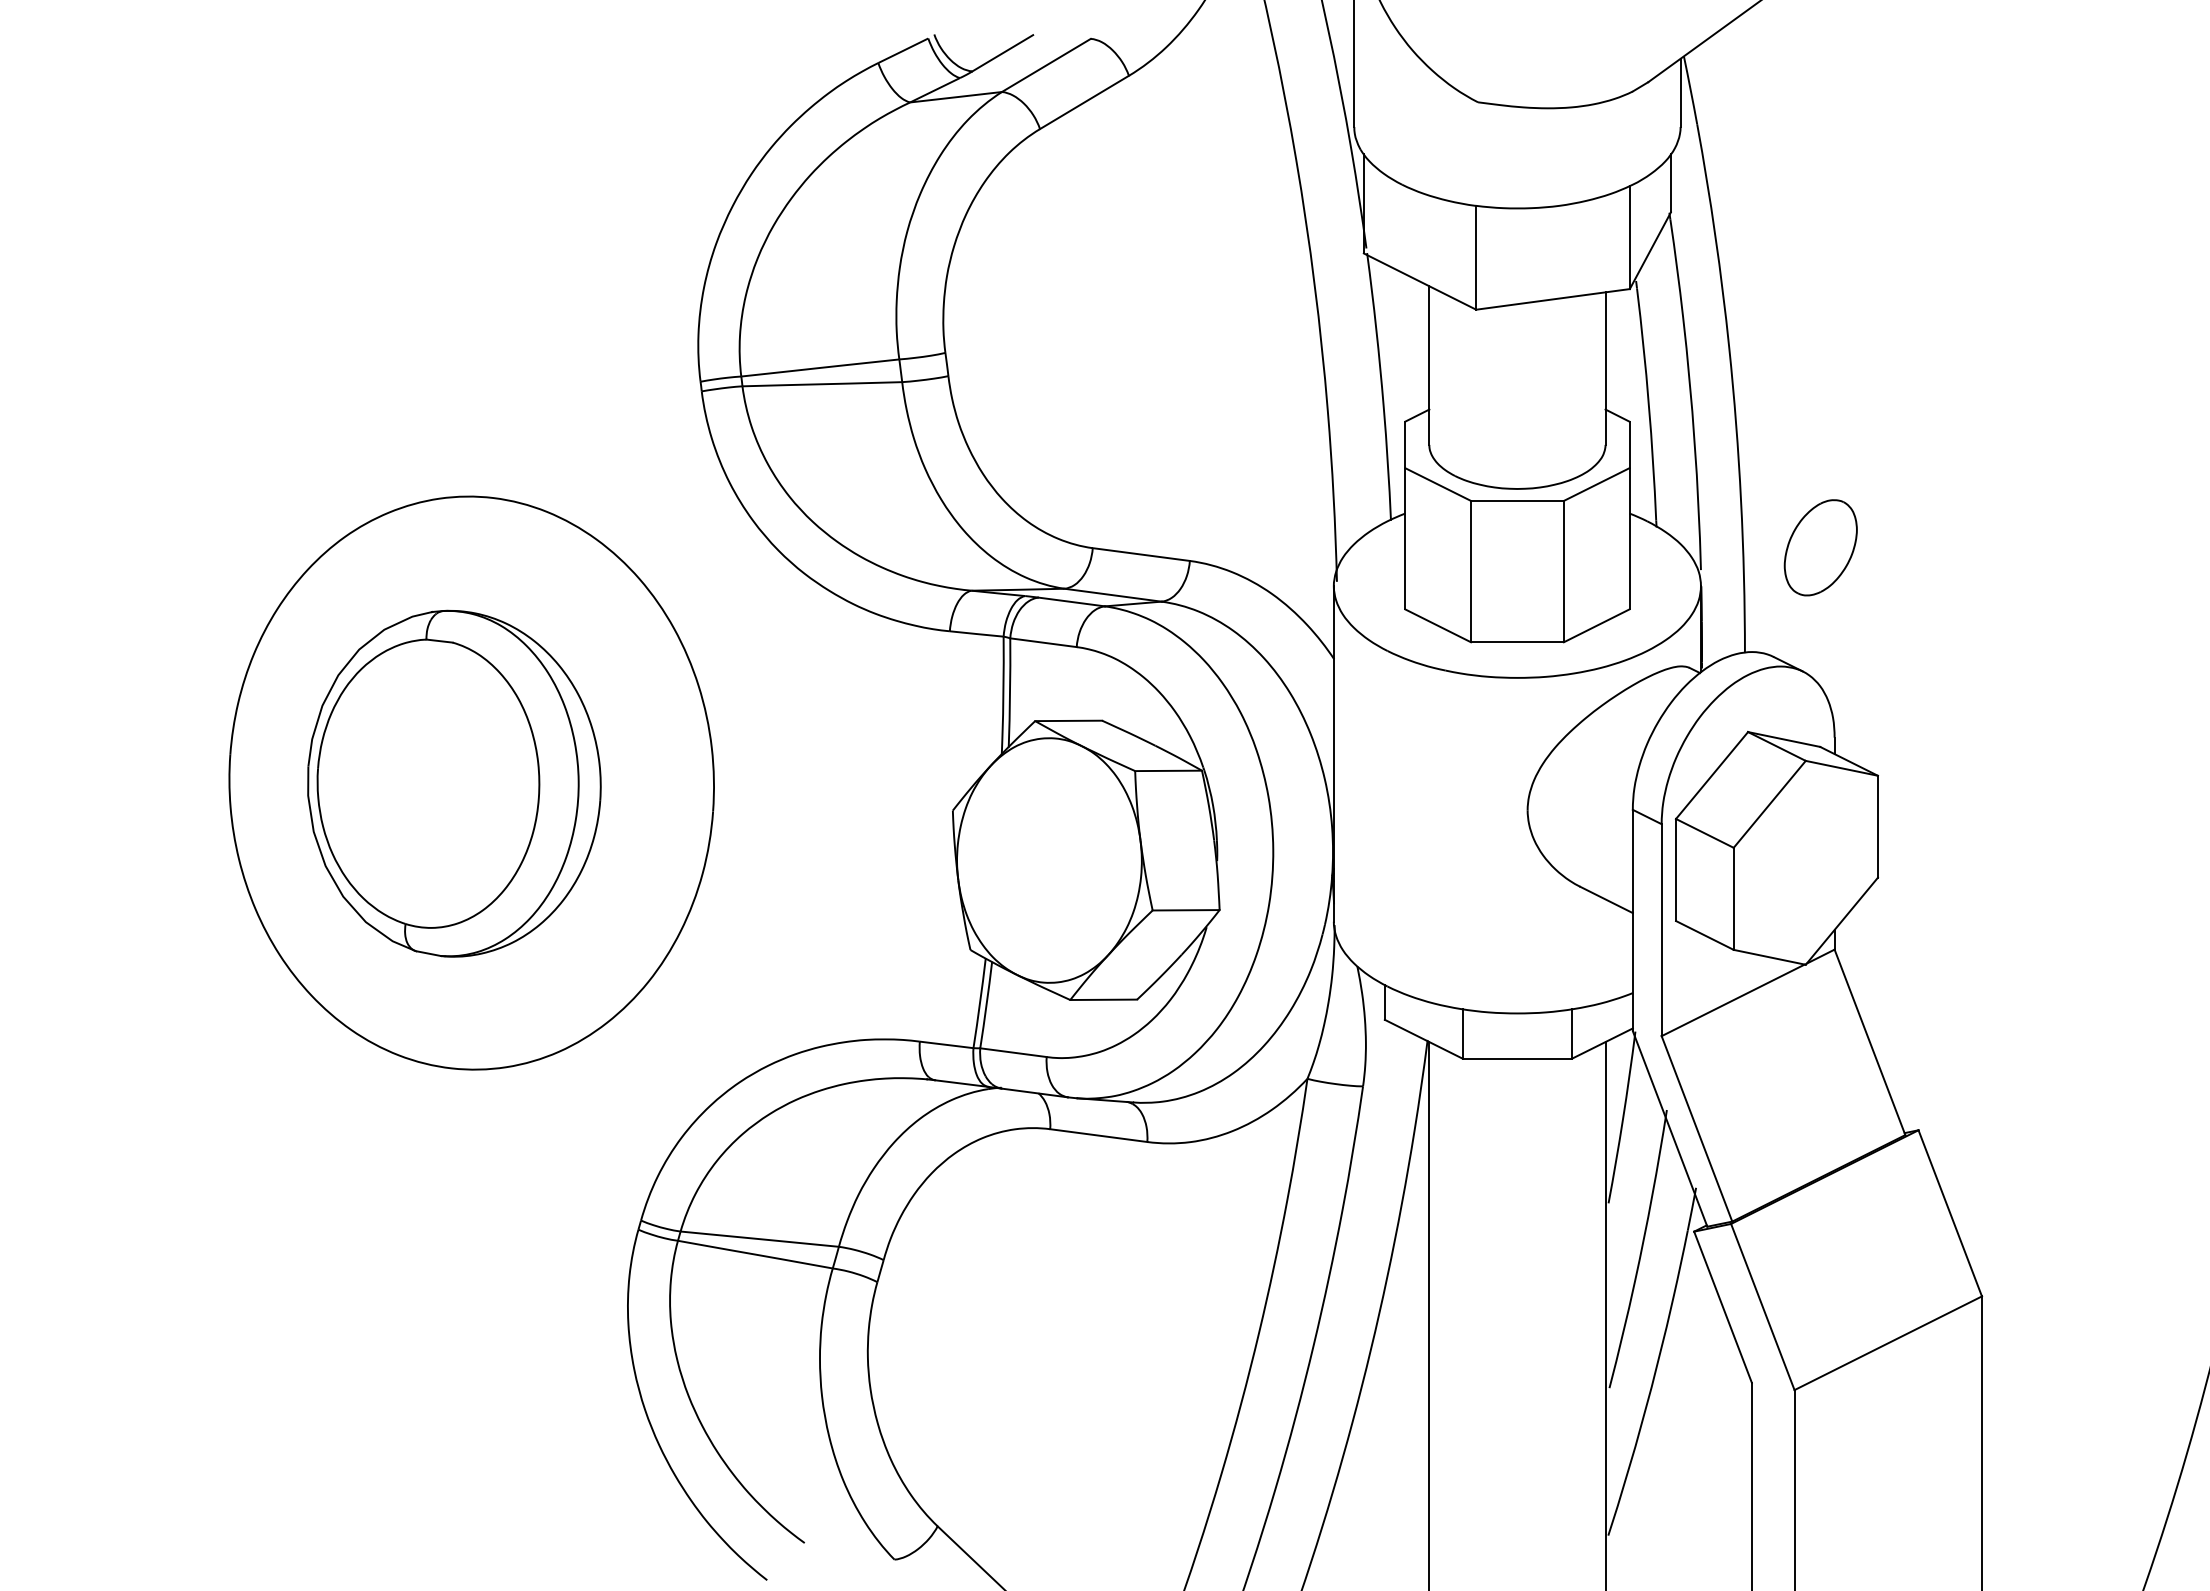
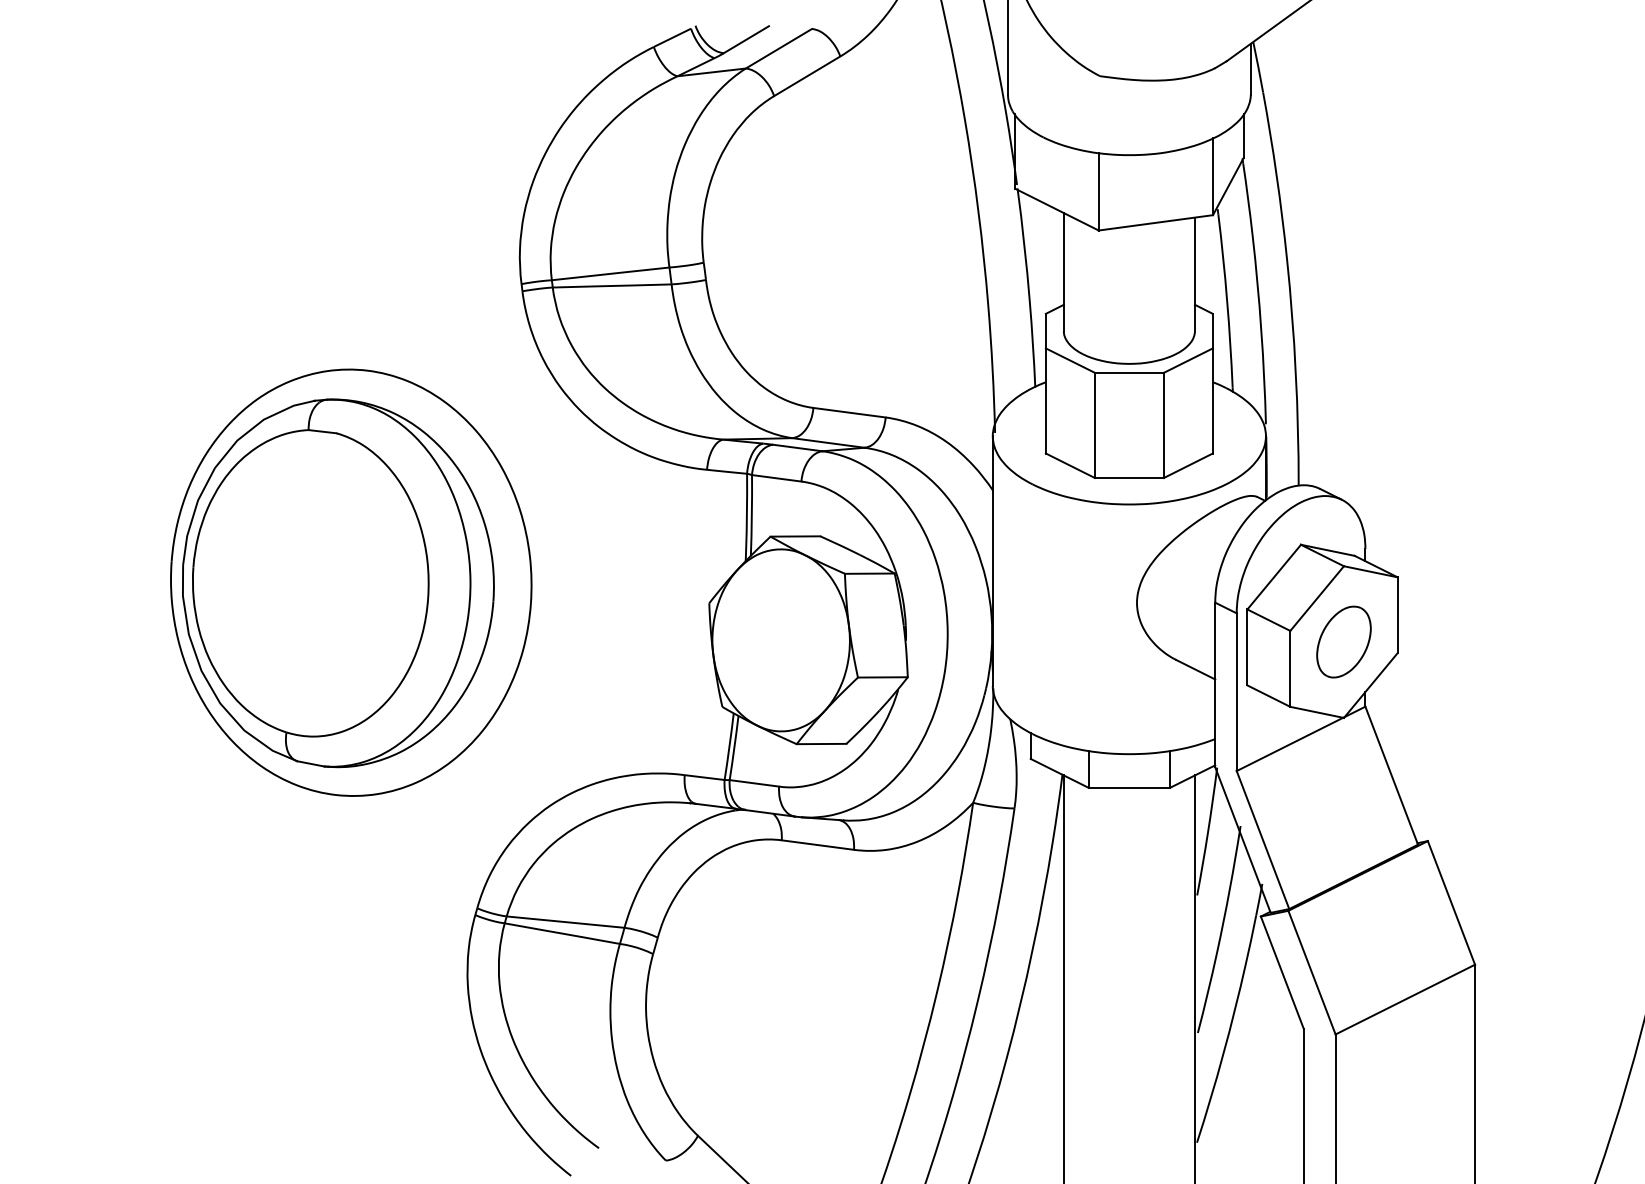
part: (1820, 547) -> (1343, 641), moved
part: (454, 783) -> (338, 583), size x1.43

